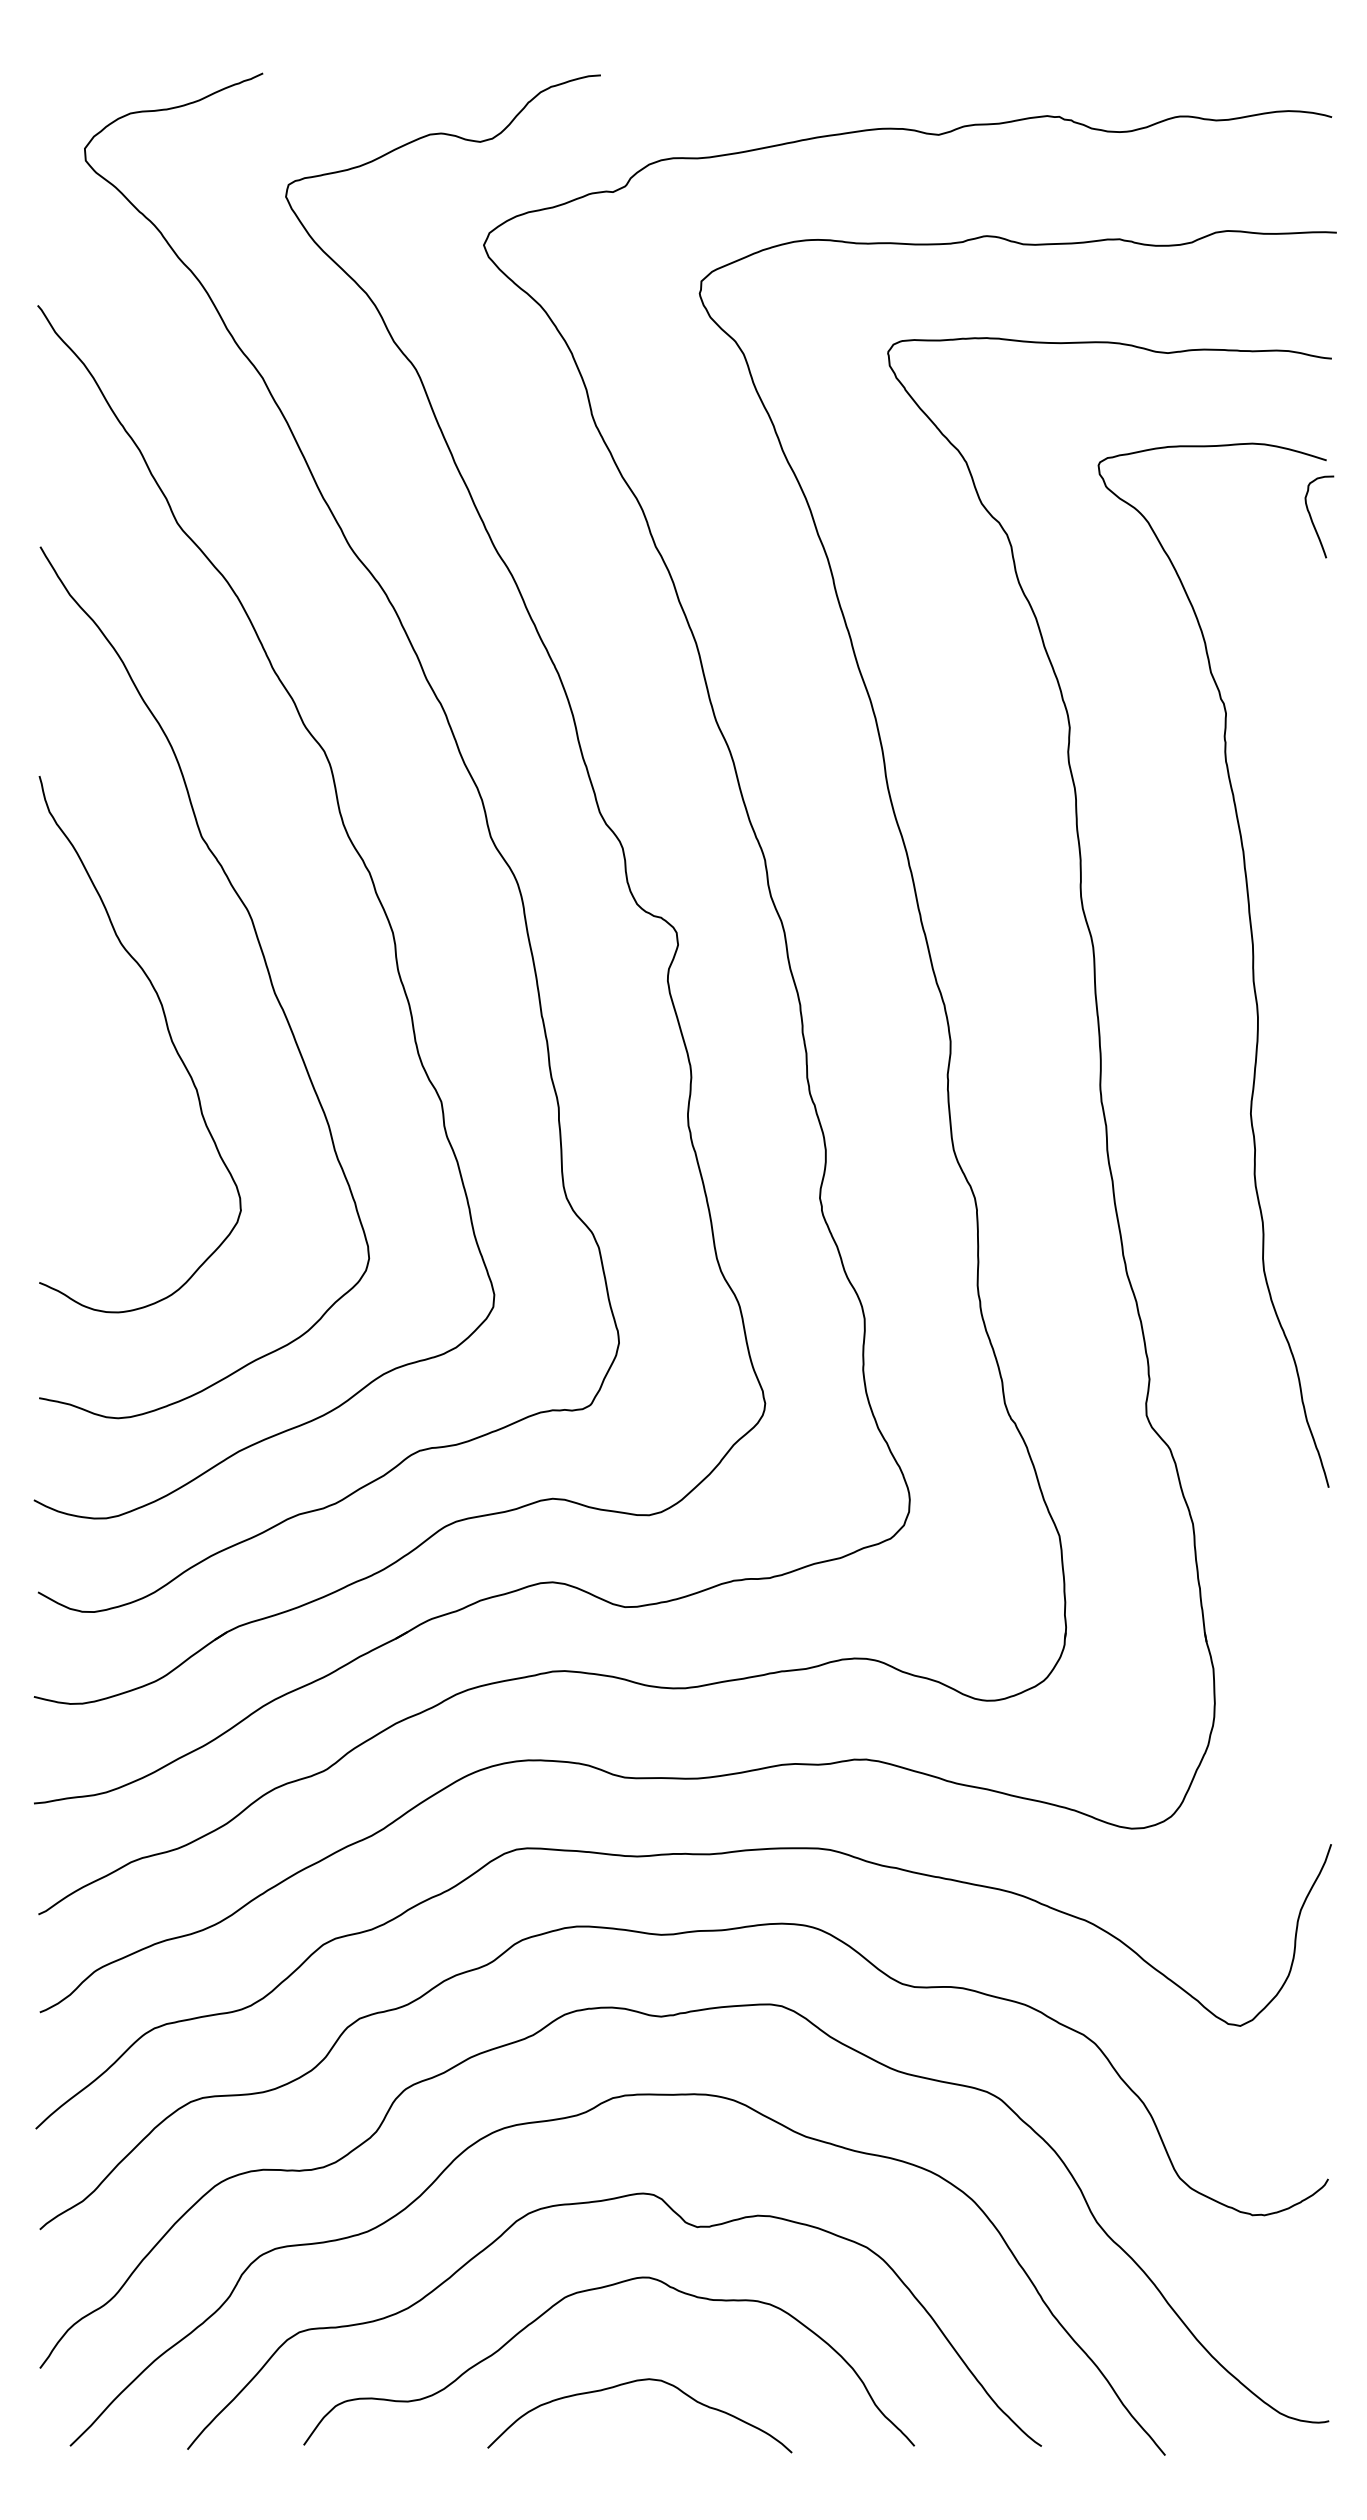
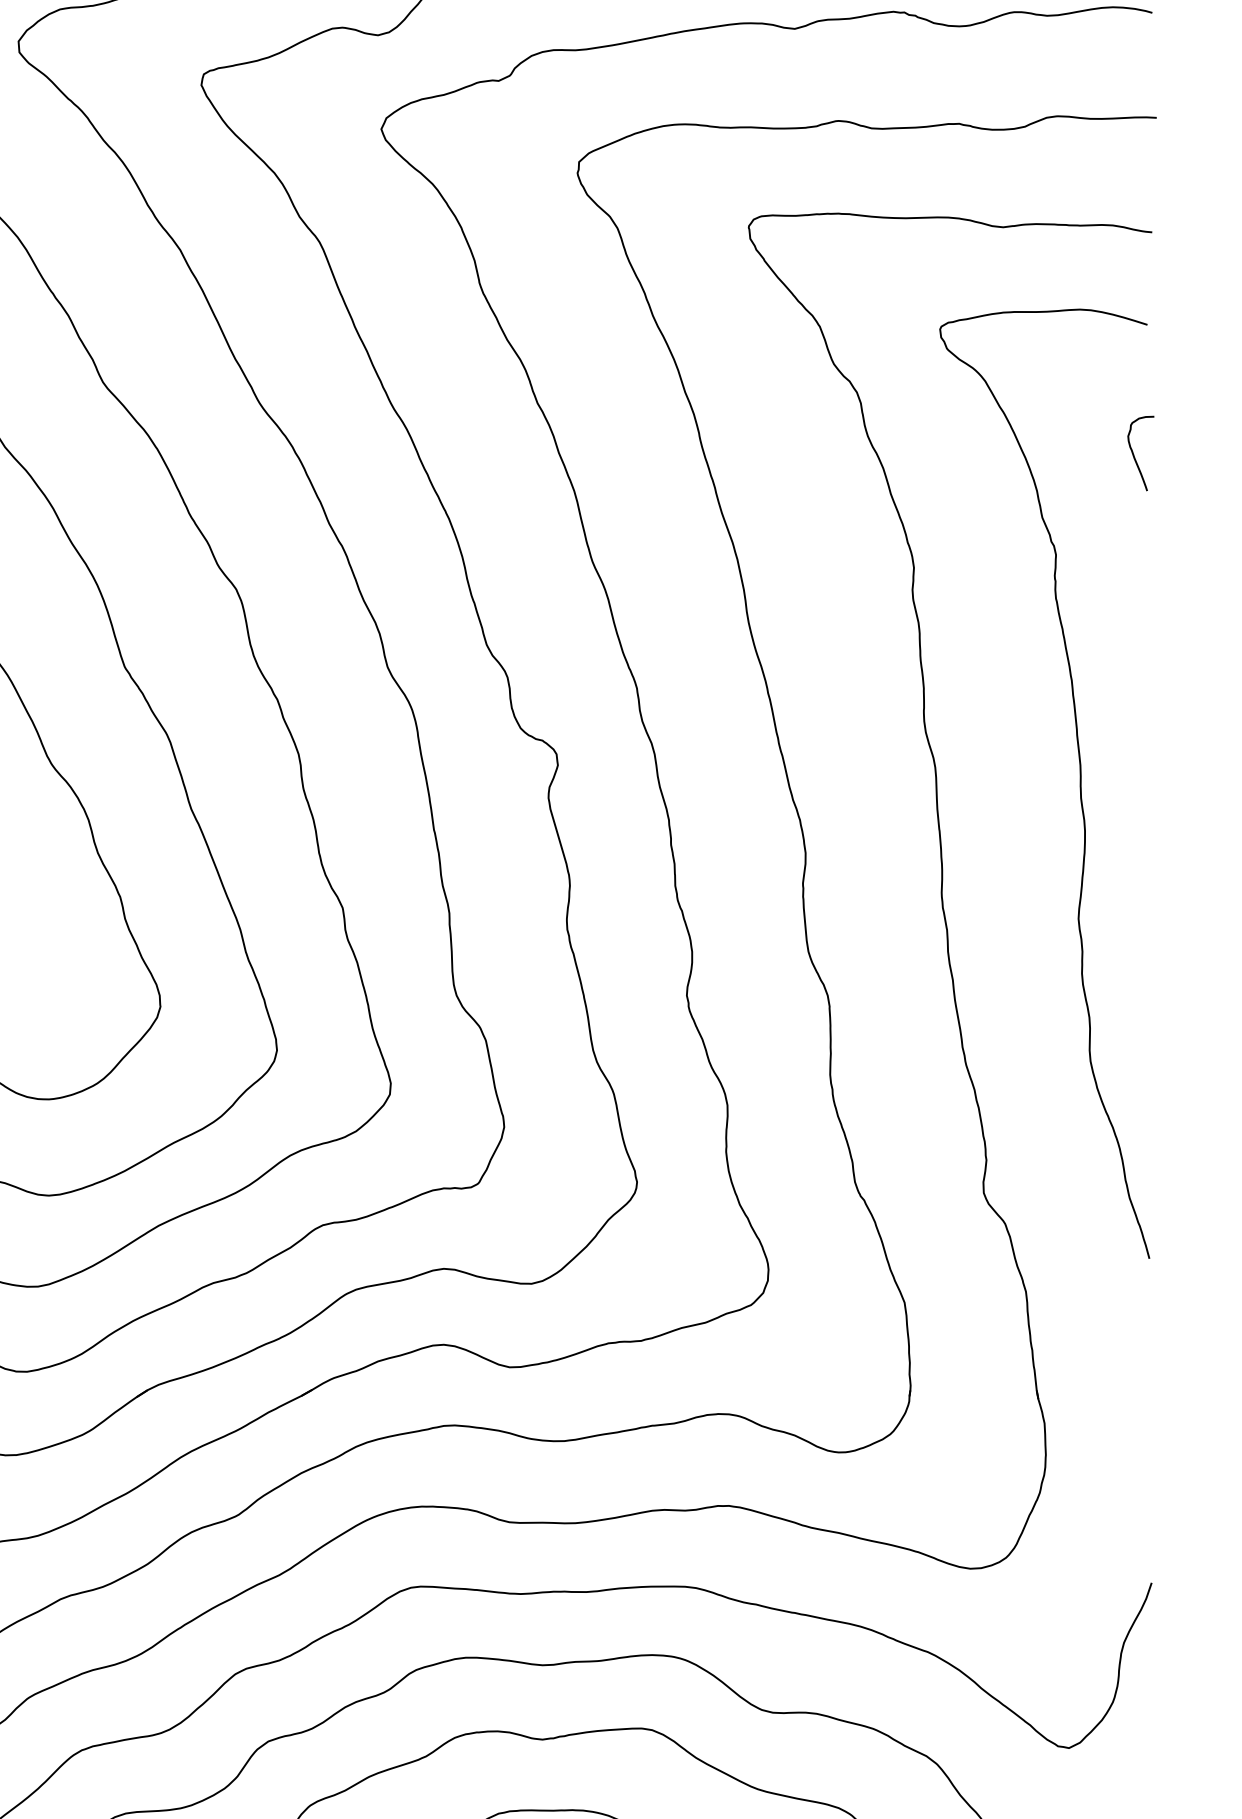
curve: (1312, 519) -> (1134, 455), moved

